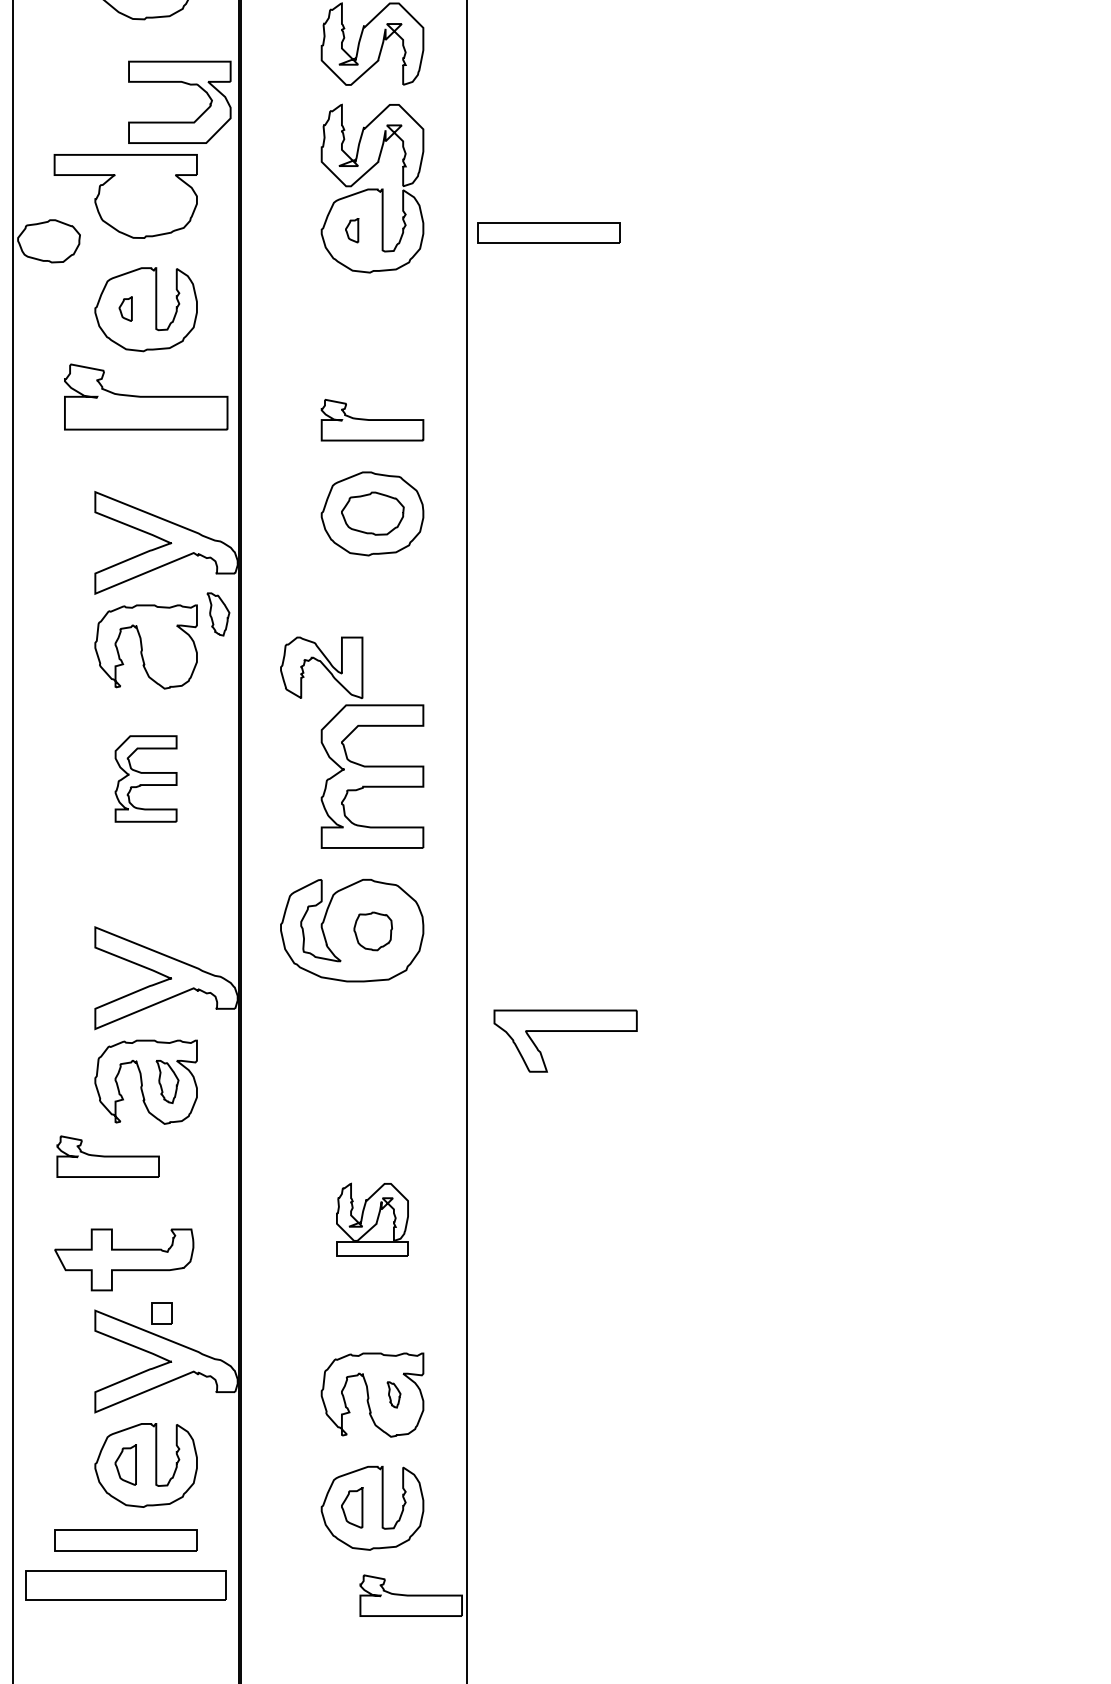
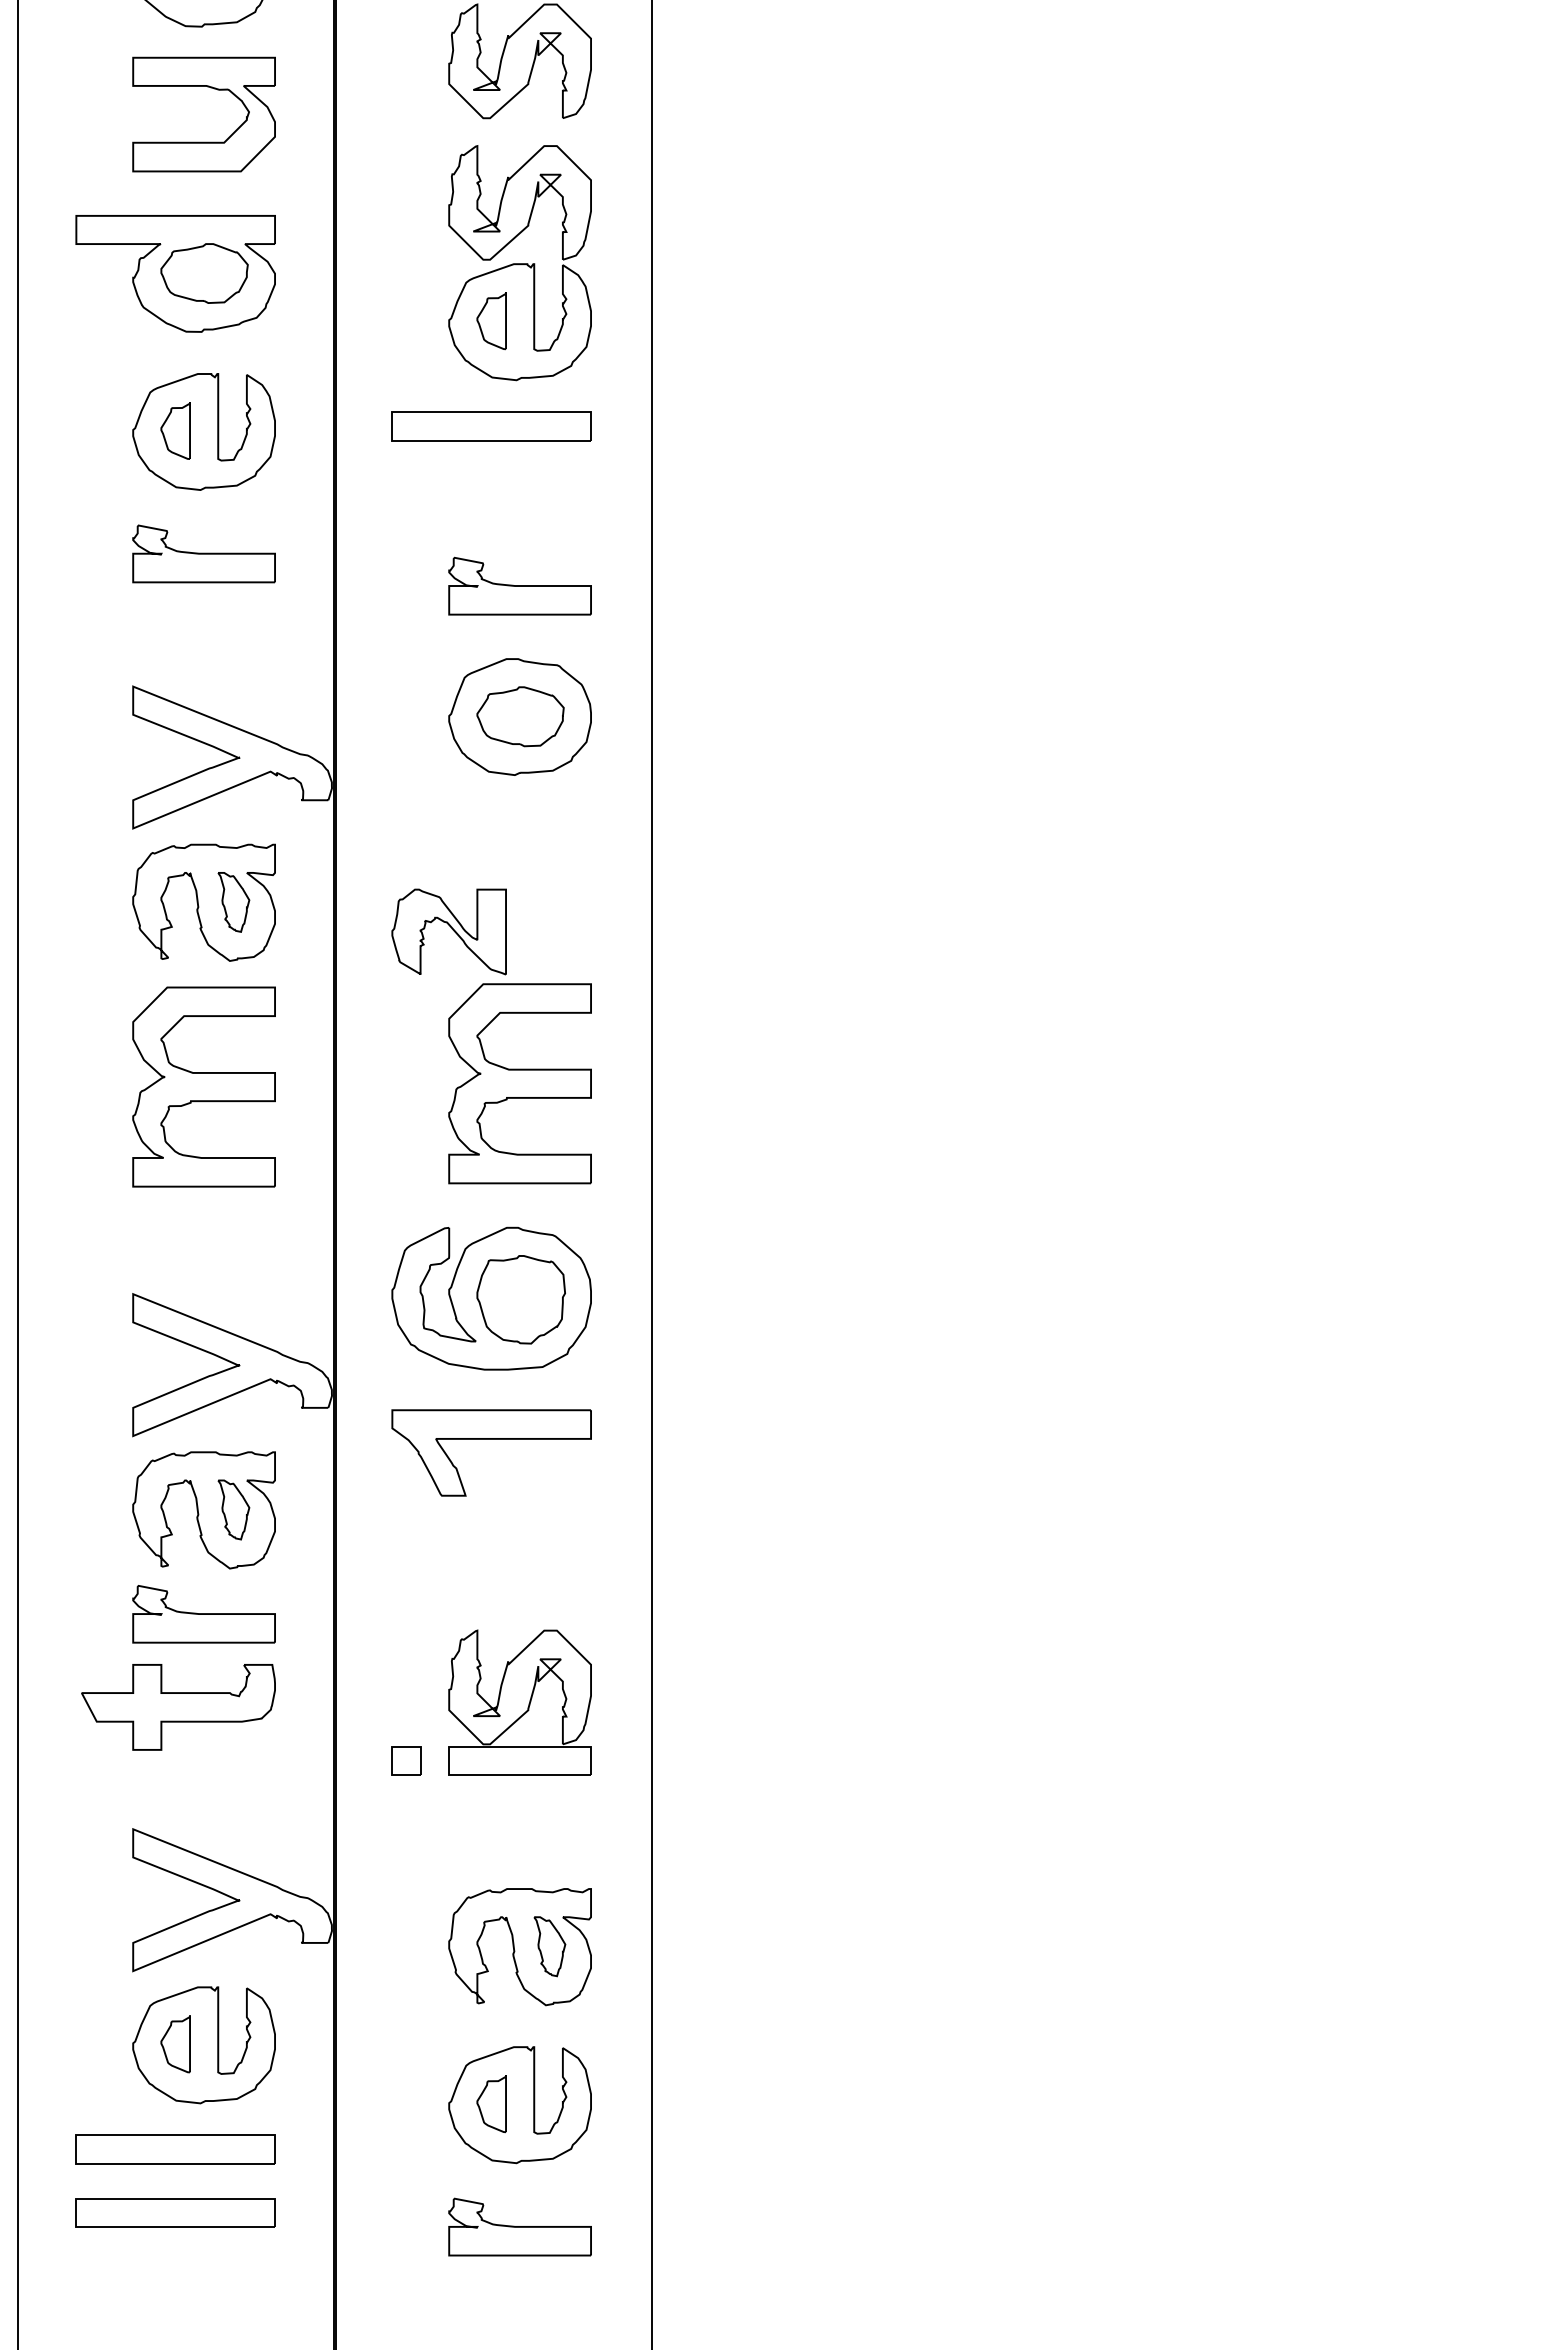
part: (184, 83) -> (210, 88), moved
part: (352, 230) -> (491, 321), size x1.67
part: (549, 232) -> (491, 426), moved
part: (49, 241) -> (204, 273), moved
part: (125, 308) -> (175, 430), size x1.67
part: (145, 396) -> (203, 553), size x0.62
part: (218, 614) -> (233, 902), moved
part: (145, 778) -> (203, 1086), size x1.67
part: (372, 931) -> (520, 1299), size x1.67
part: (565, 1031) -> (491, 1439), moved
part: (107, 1156) -> (203, 1614), moved
part: (372, 1219) -> (519, 1702), size x1.43
part: (124, 1260) -> (178, 1707), moved
part: (162, 1313) -> (406, 1760), moved
part: (393, 1394) -> (549, 1946), size x1.67
part: (125, 1585) -> (175, 2212), size x0.71
part: (410, 1595) -> (519, 2226), moved

